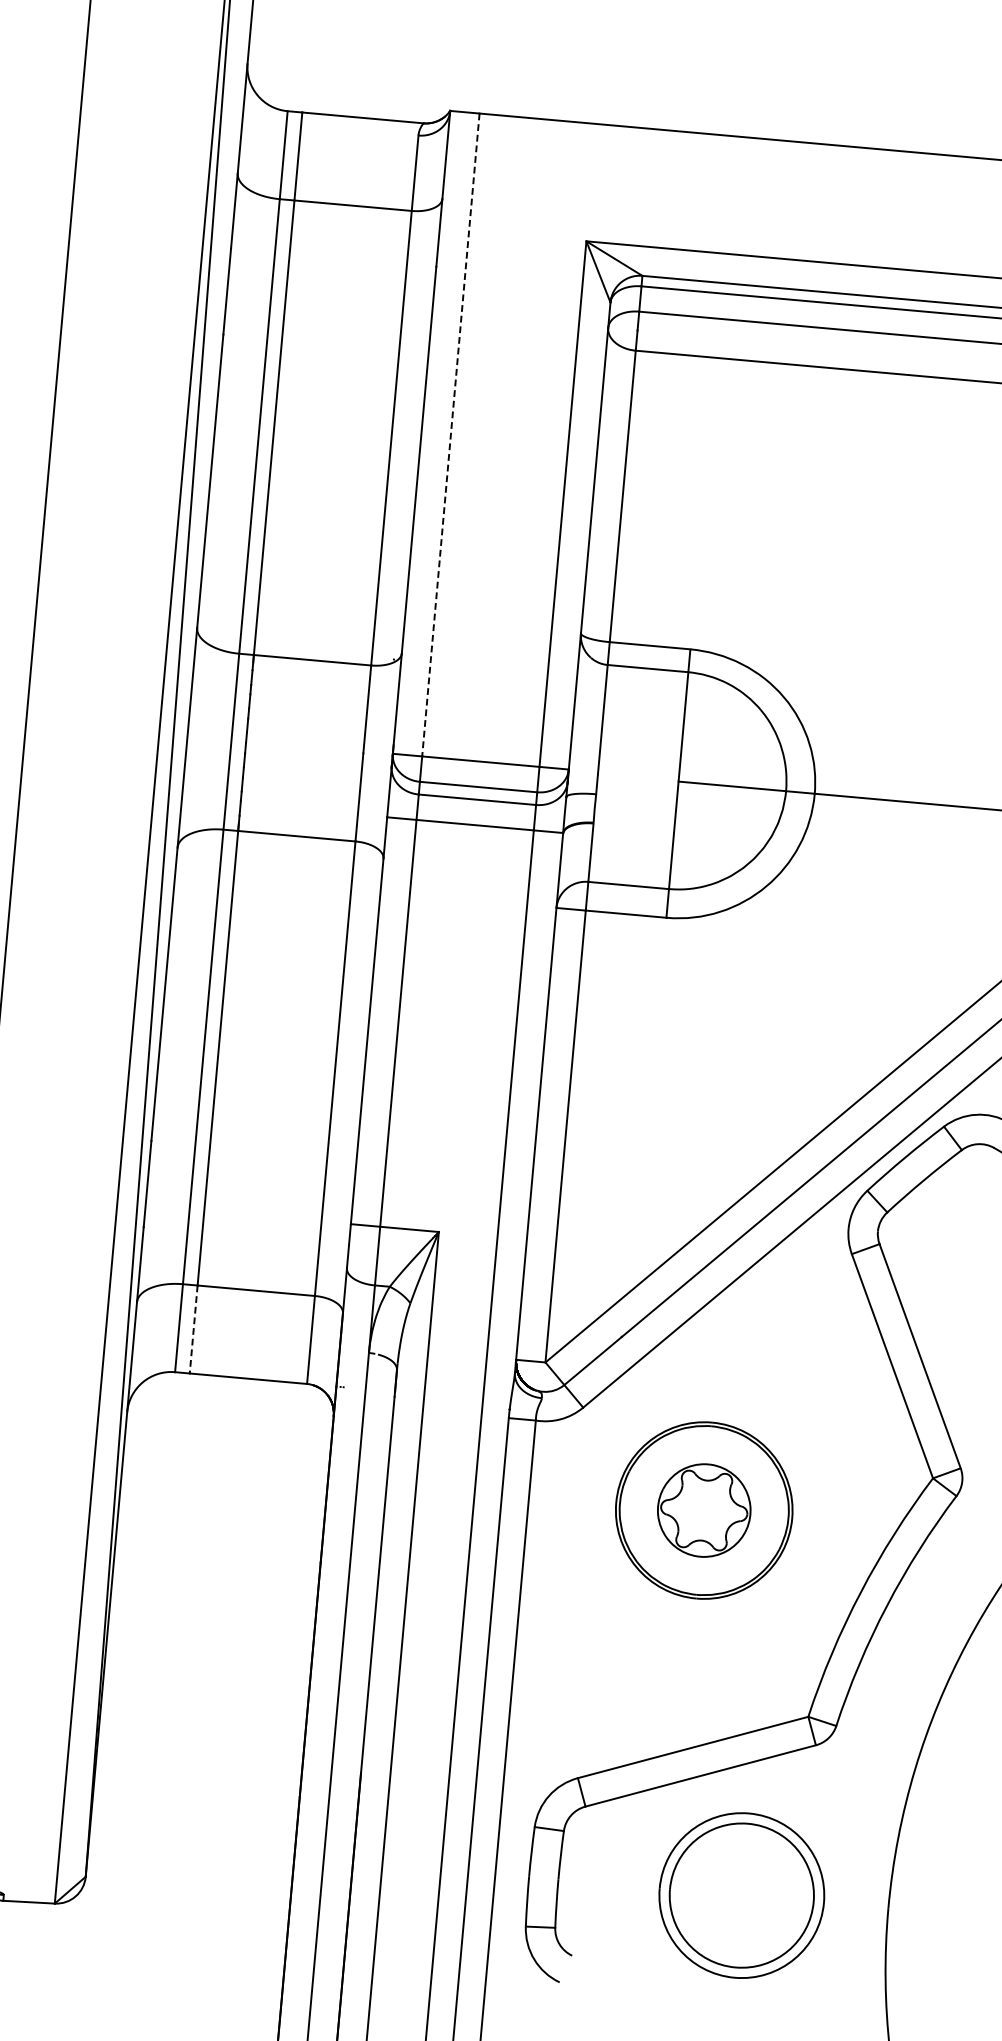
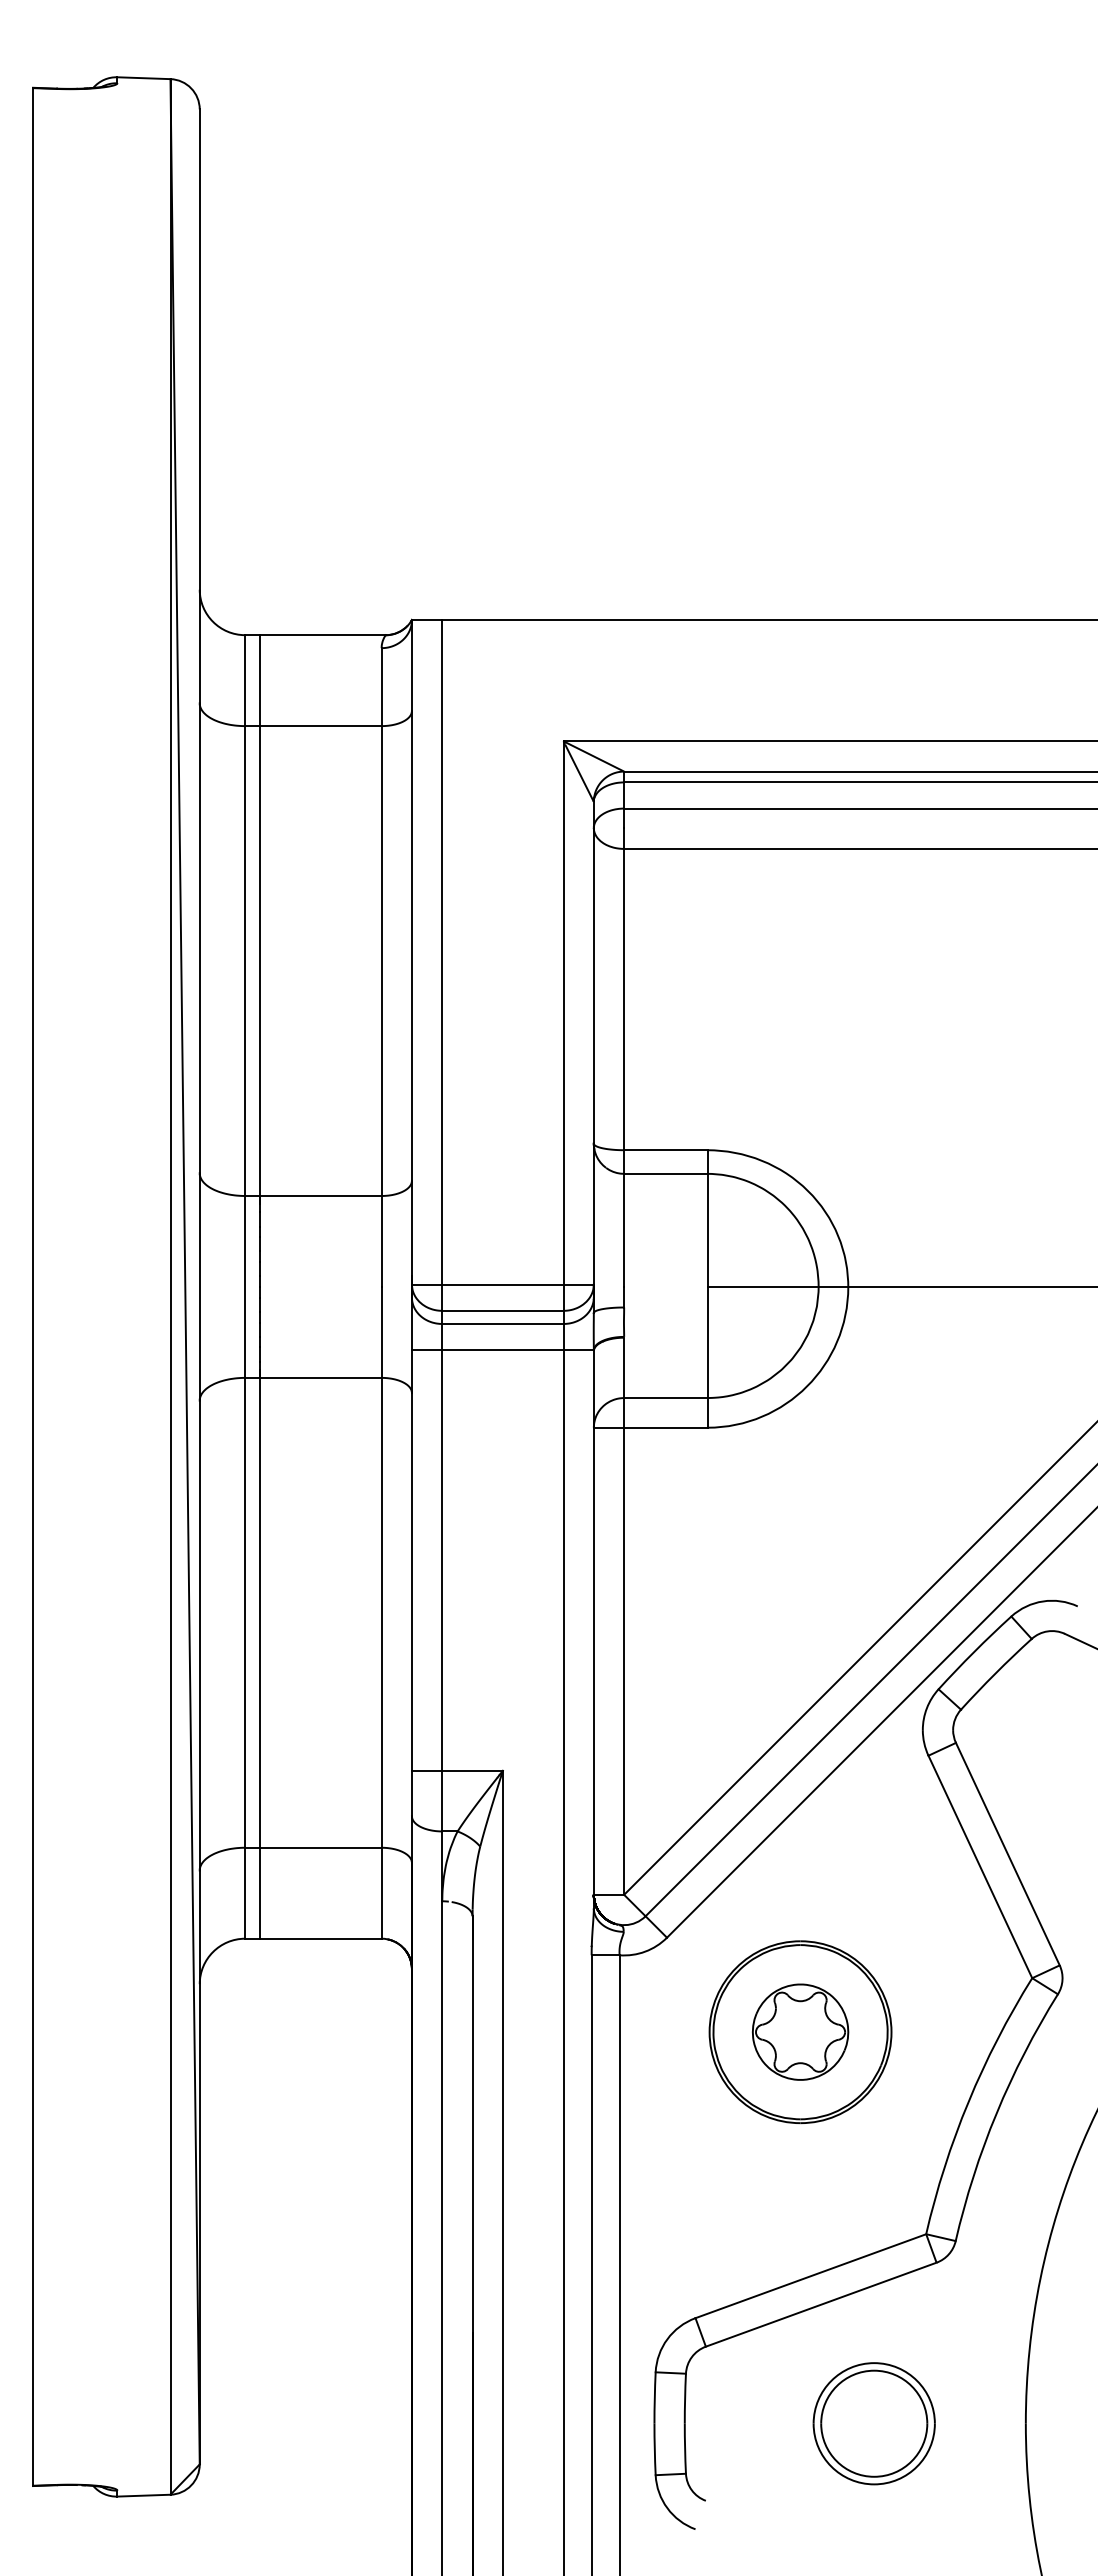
line: (451, 435) -> (442, 952), dashed -> solid
line: (193, 1329) -> (260, 1893), dashed -> solid
part: (741, 1895) -> (873, 2423), size x0.71

